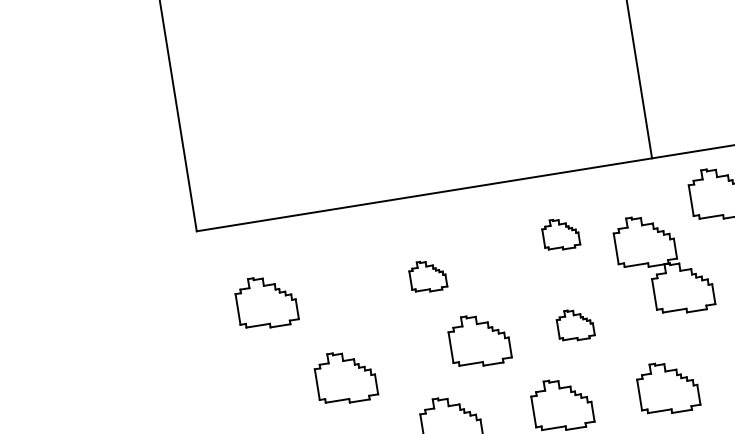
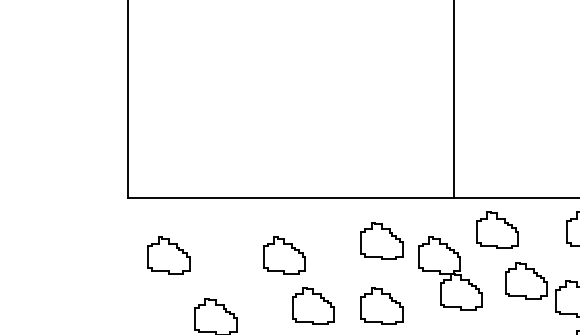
part: (560, 233) -> (381, 240), size x1.67
part: (427, 276) -> (284, 255), size x1.67
part: (574, 324) -> (381, 305), size x1.67

